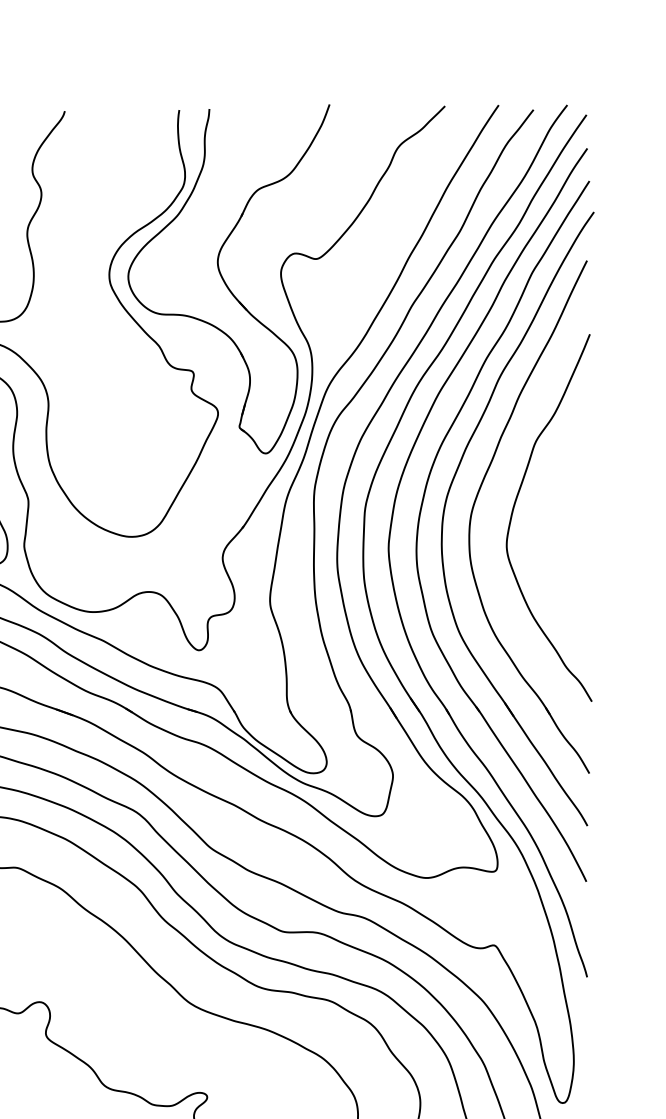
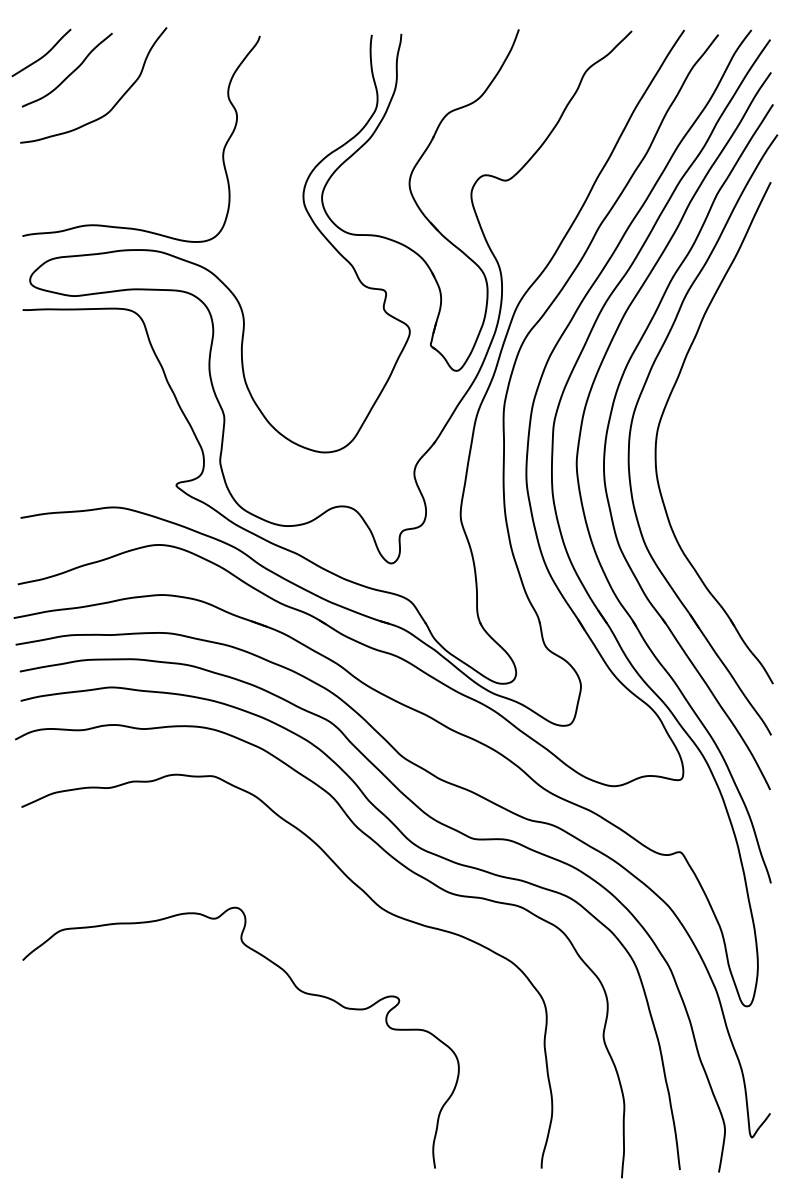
curve: (514, 510) -> (699, 426), removed

